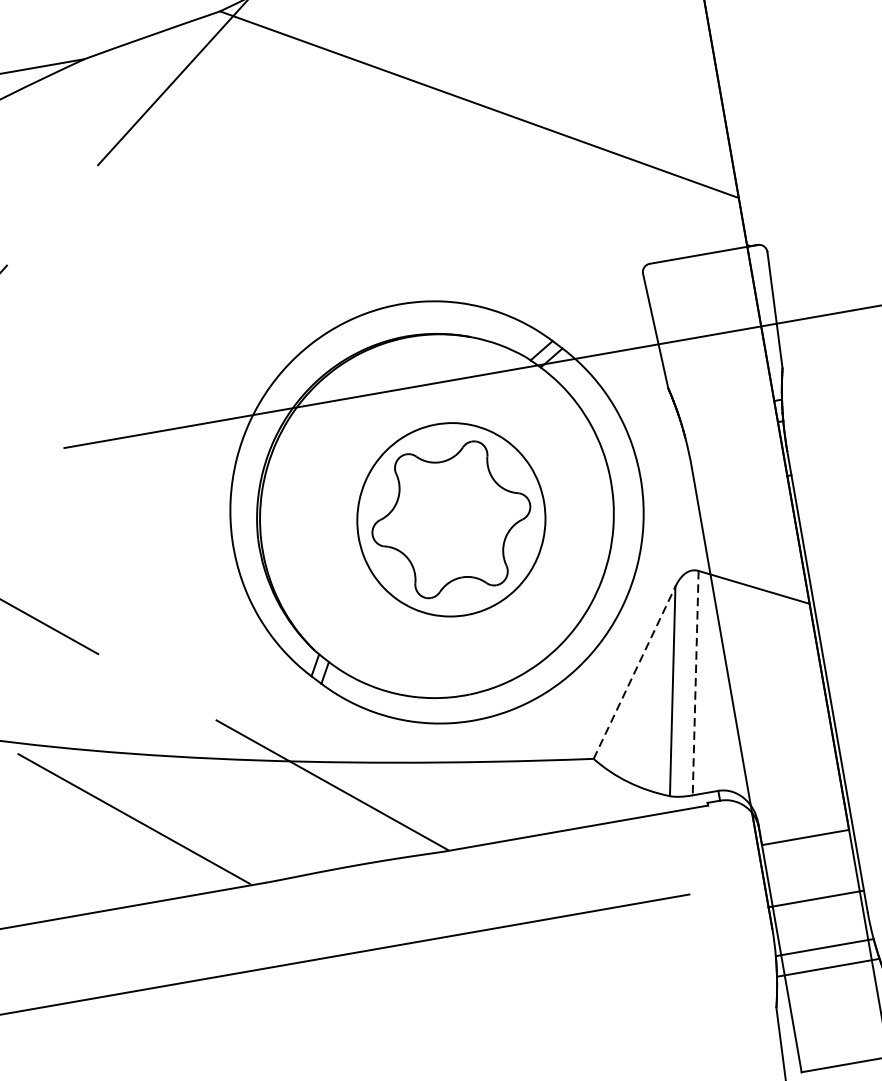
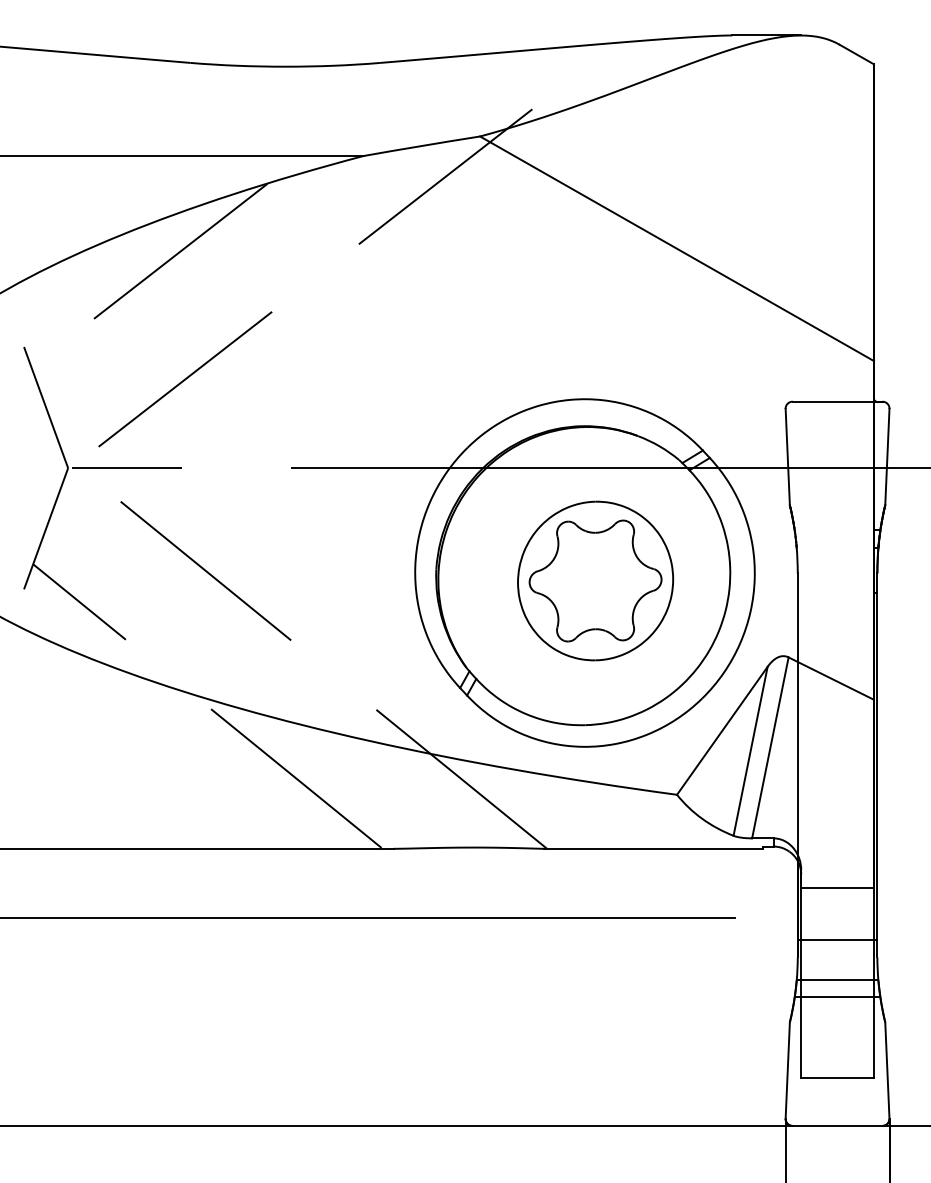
line: (634, 672) -> (722, 730), dashed -> solid
line: (695, 683) -> (770, 748), dashed -> solid

